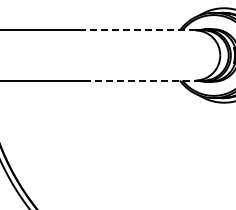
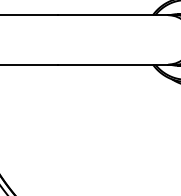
line: (139, 30) -> (113, 15), dashed -> solid
line: (140, 80) -> (113, 64), dashed -> solid

